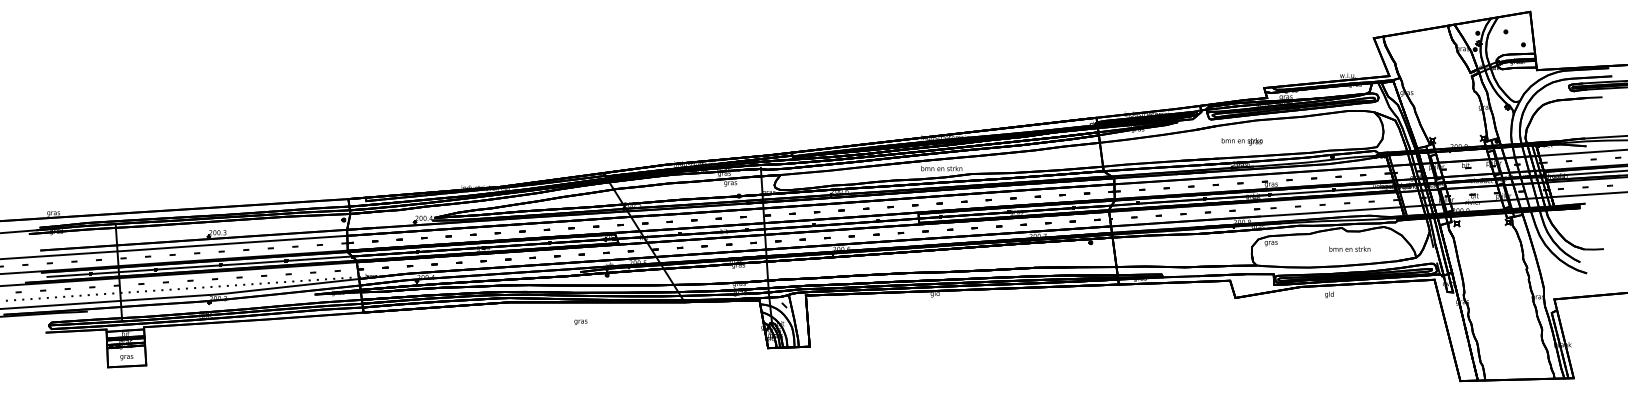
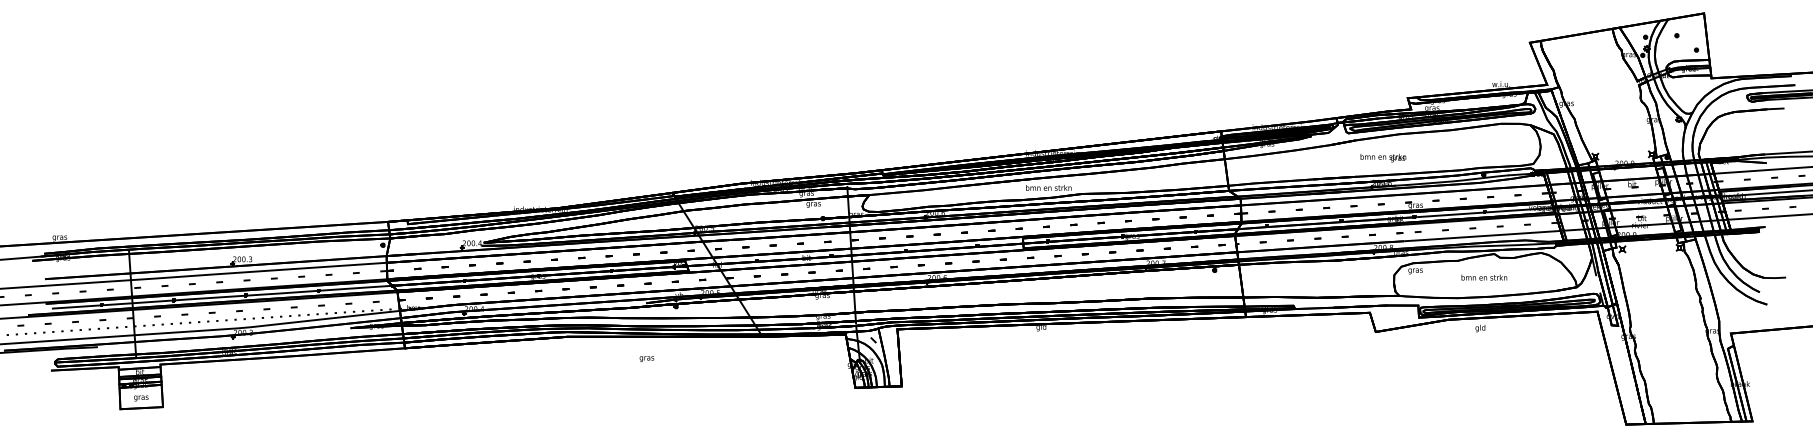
text: (1349, 248) -> (1483, 276), moved

